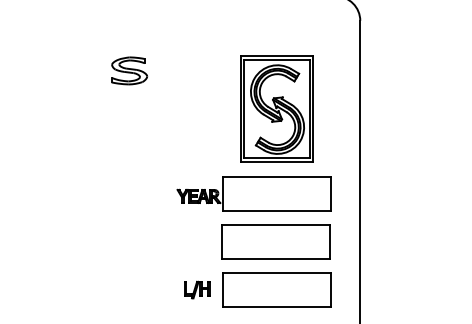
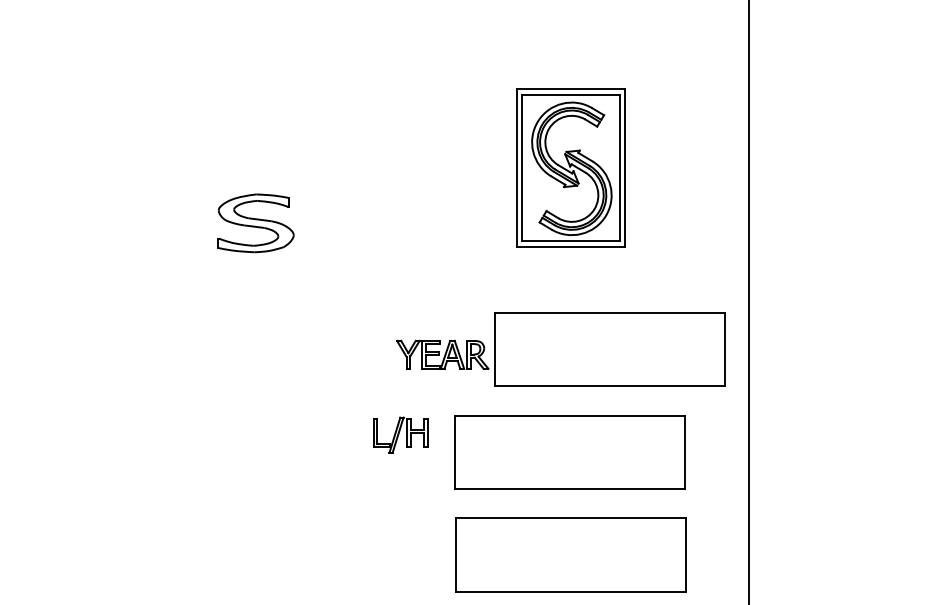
part: (129, 70) -> (255, 222), moved
part: (276, 108) -> (570, 166), size x0.7
part: (253, 193) -> (559, 348), moved
part: (197, 289) -> (401, 433), moved

